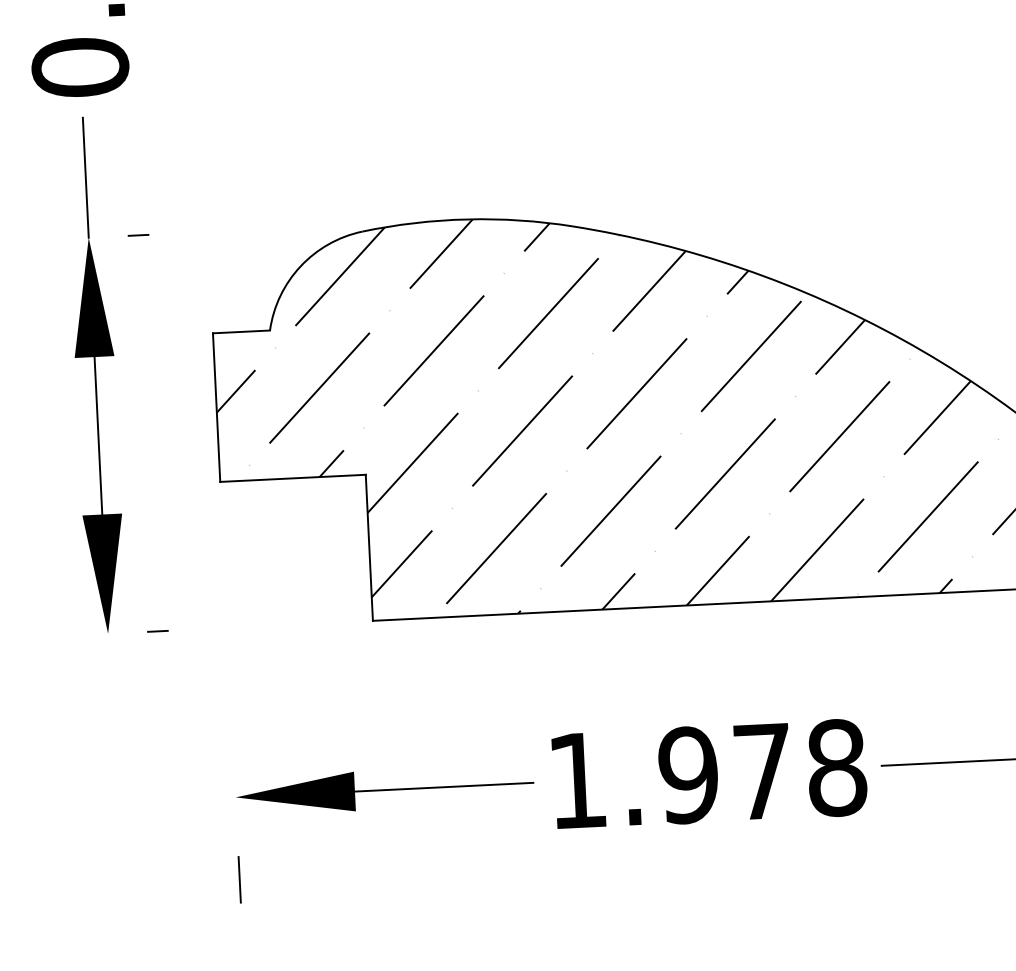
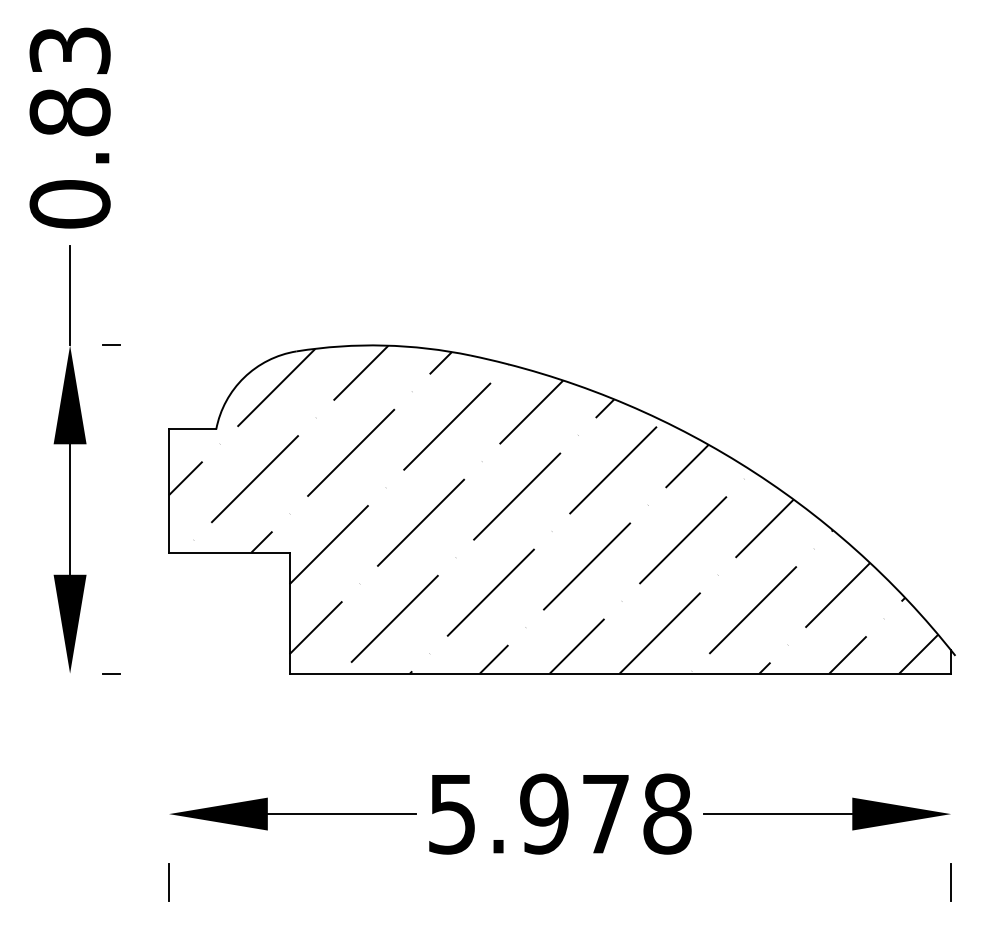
text: (576, 781) -> (451, 814), 1.978 -> 5.978

